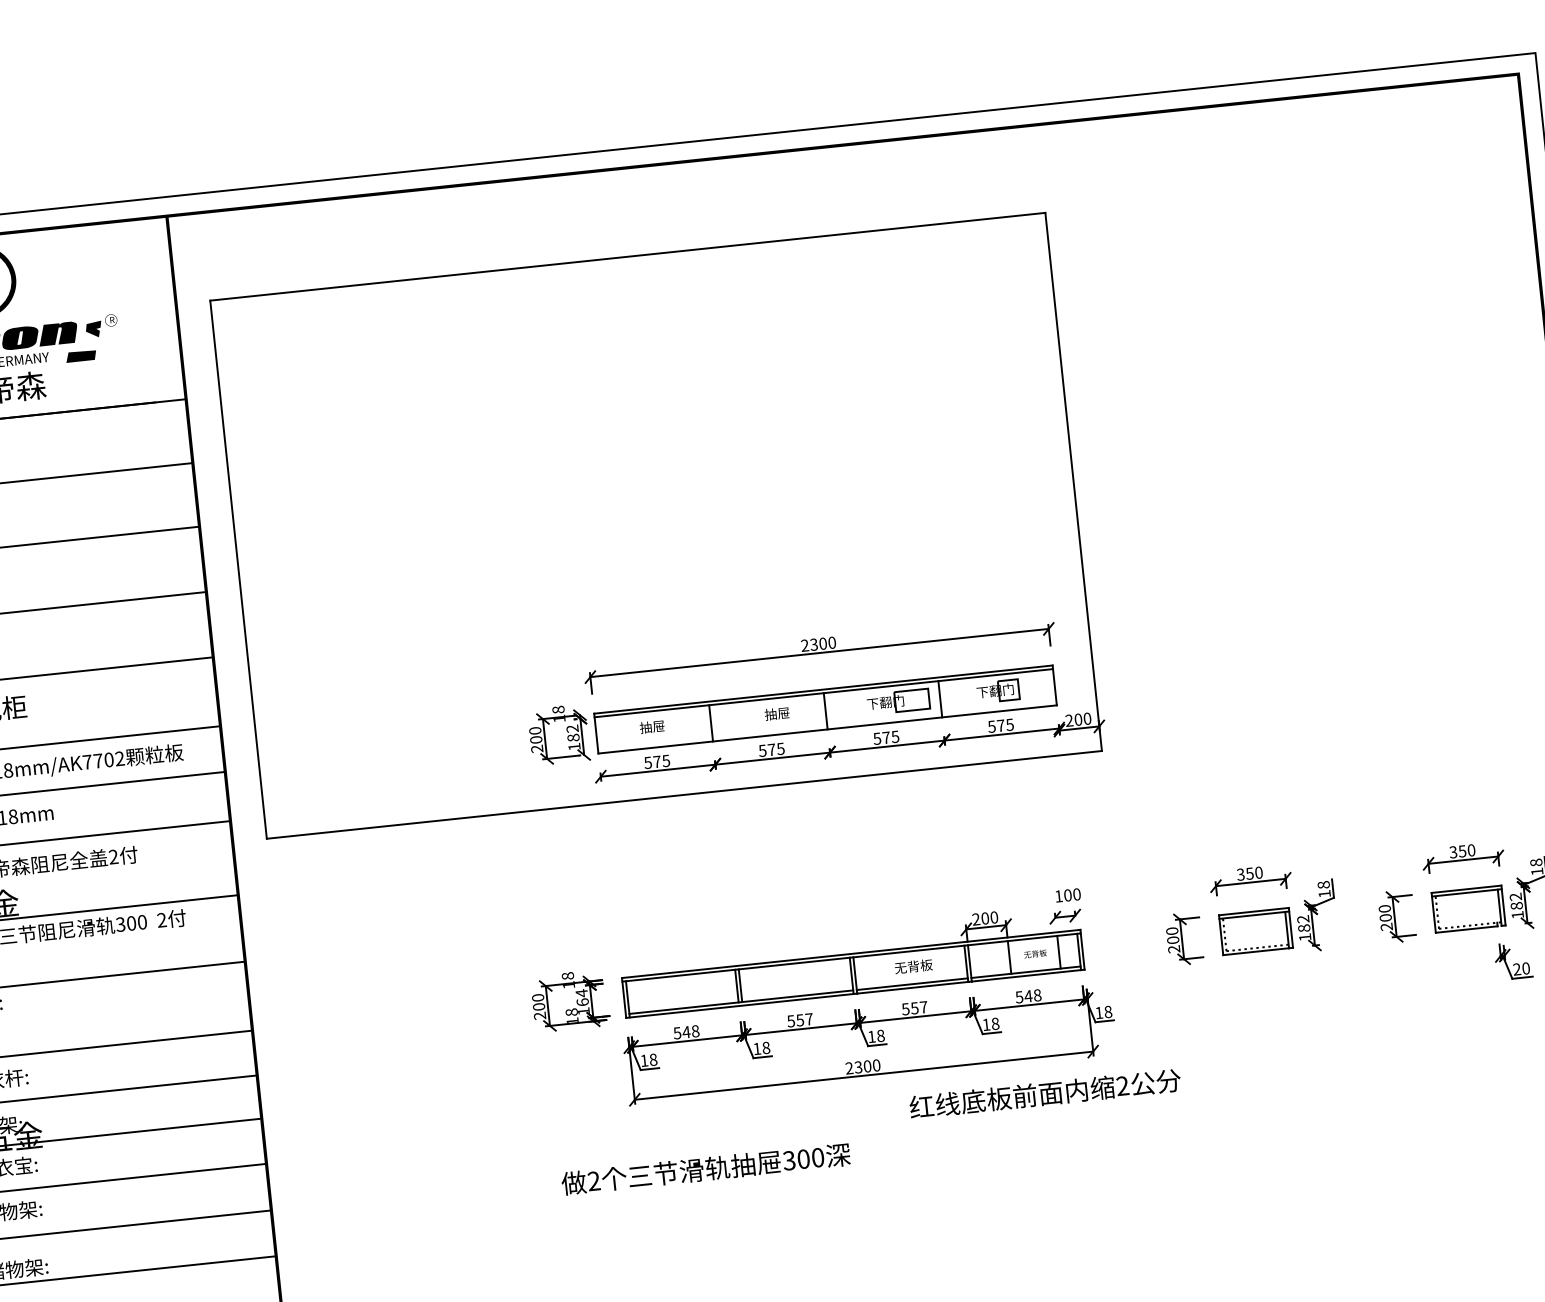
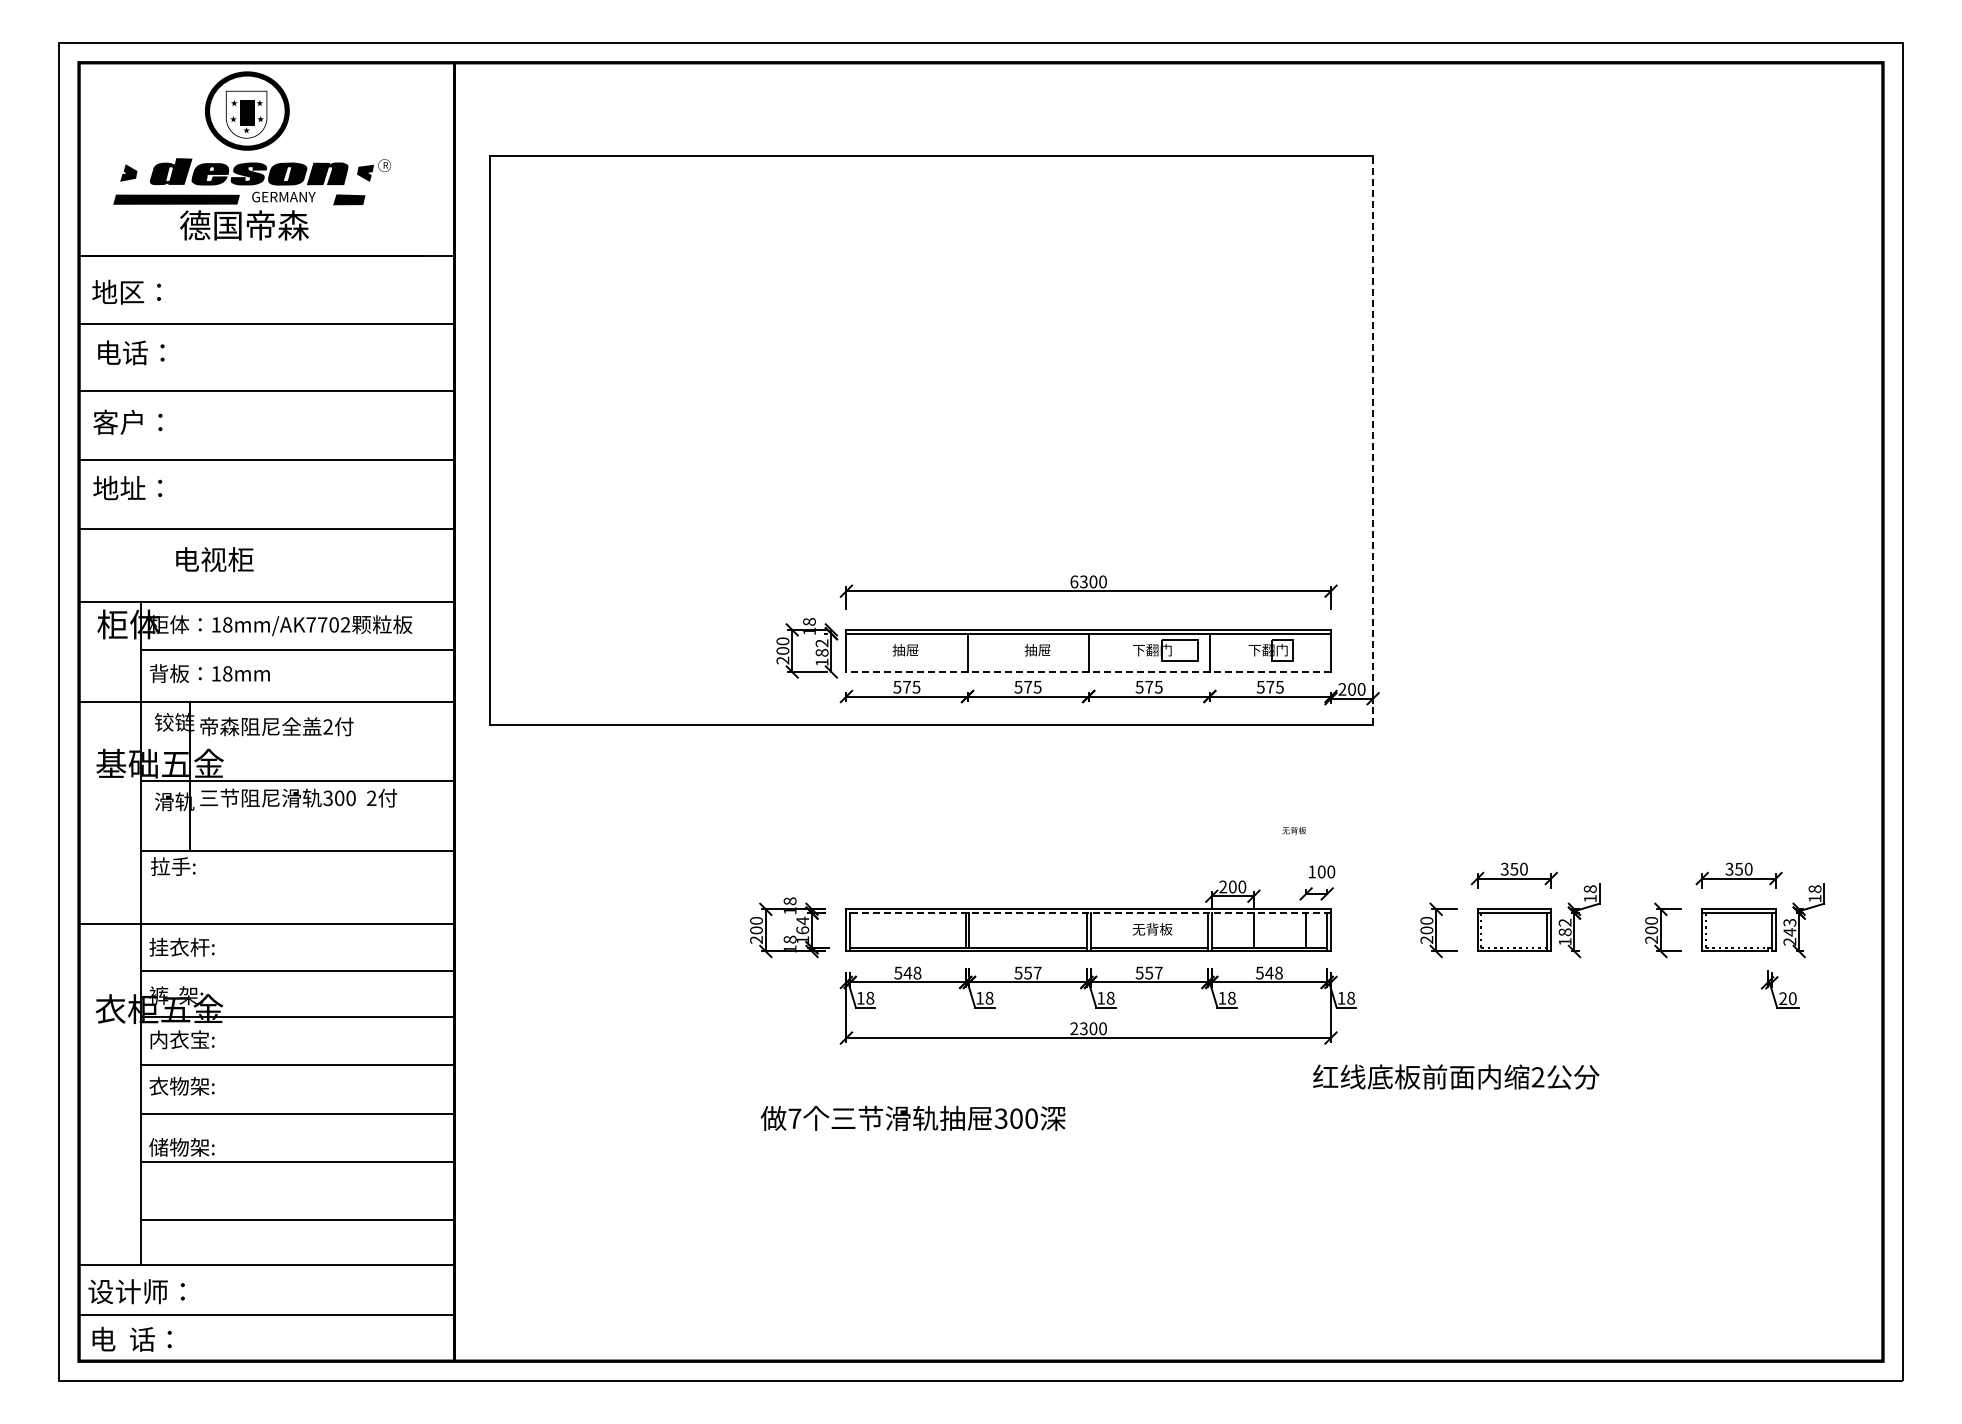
line: (1073, 481) -> (1373, 439), solid -> dashed
text: (805, 645) -> (1074, 581), 2300 -> 6300
line: (827, 729) -> (1088, 672), solid -> dashed
text: (1516, 905) -> (1789, 931), 182 -> 243
text: (1034, 953) -> (1293, 830), moved
line: (851, 957) -> (1088, 913), solid -> dashed
text: (1045, 1093) -> (1456, 1076), moved
text: (593, 1181) -> (794, 1118), 2 -> 7

